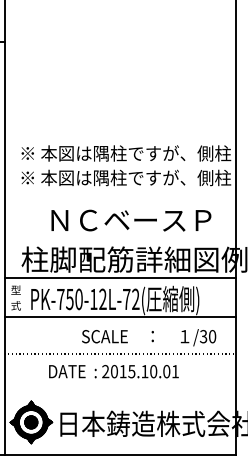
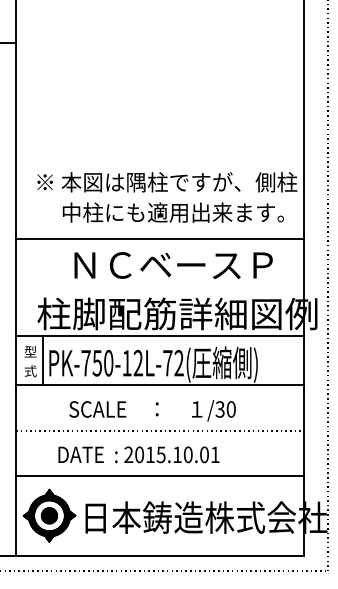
text: (126, 177) -> (167, 212), ※ 本図は隅柱ですが、側柱 -> 中柱にも適用出来ます。
line: (120, 198) -> (159, 238), added
line: (26, 297) -> (43, 360), added
text: (149, 337) -> (152, 410), moved
text: (113, 371) -> (138, 454), moved
line: (120, 390) -> (159, 476), added

